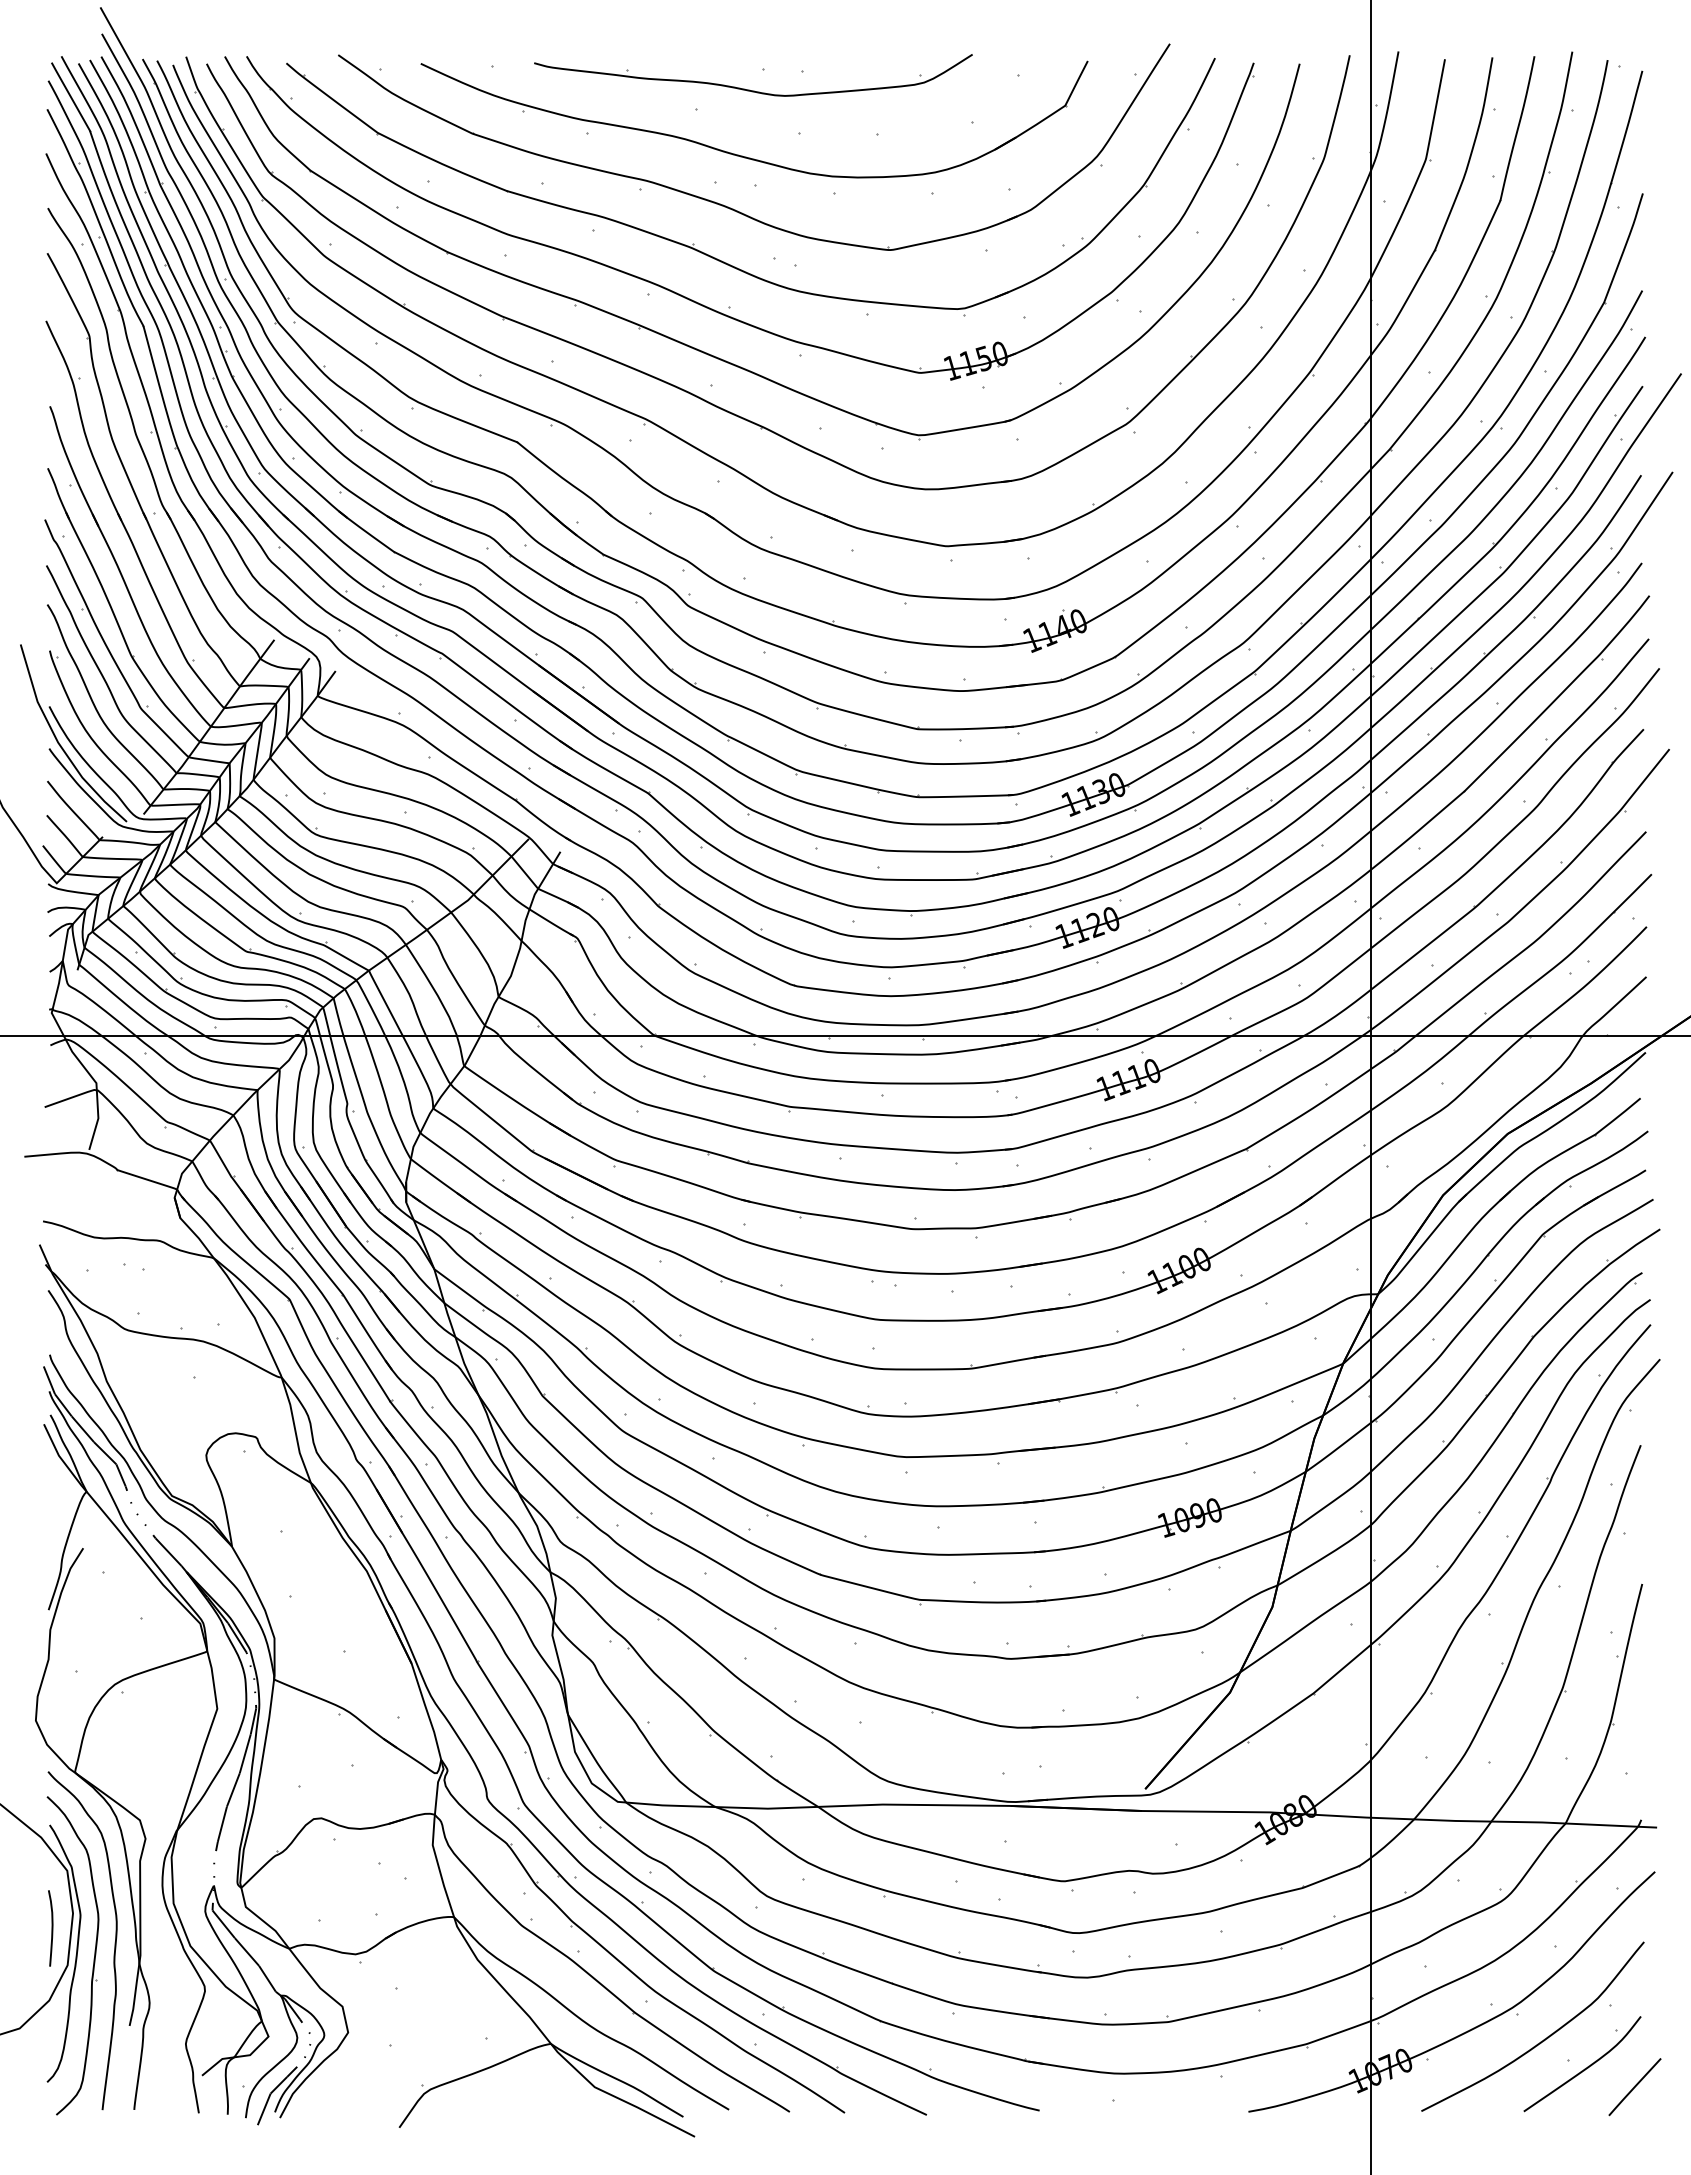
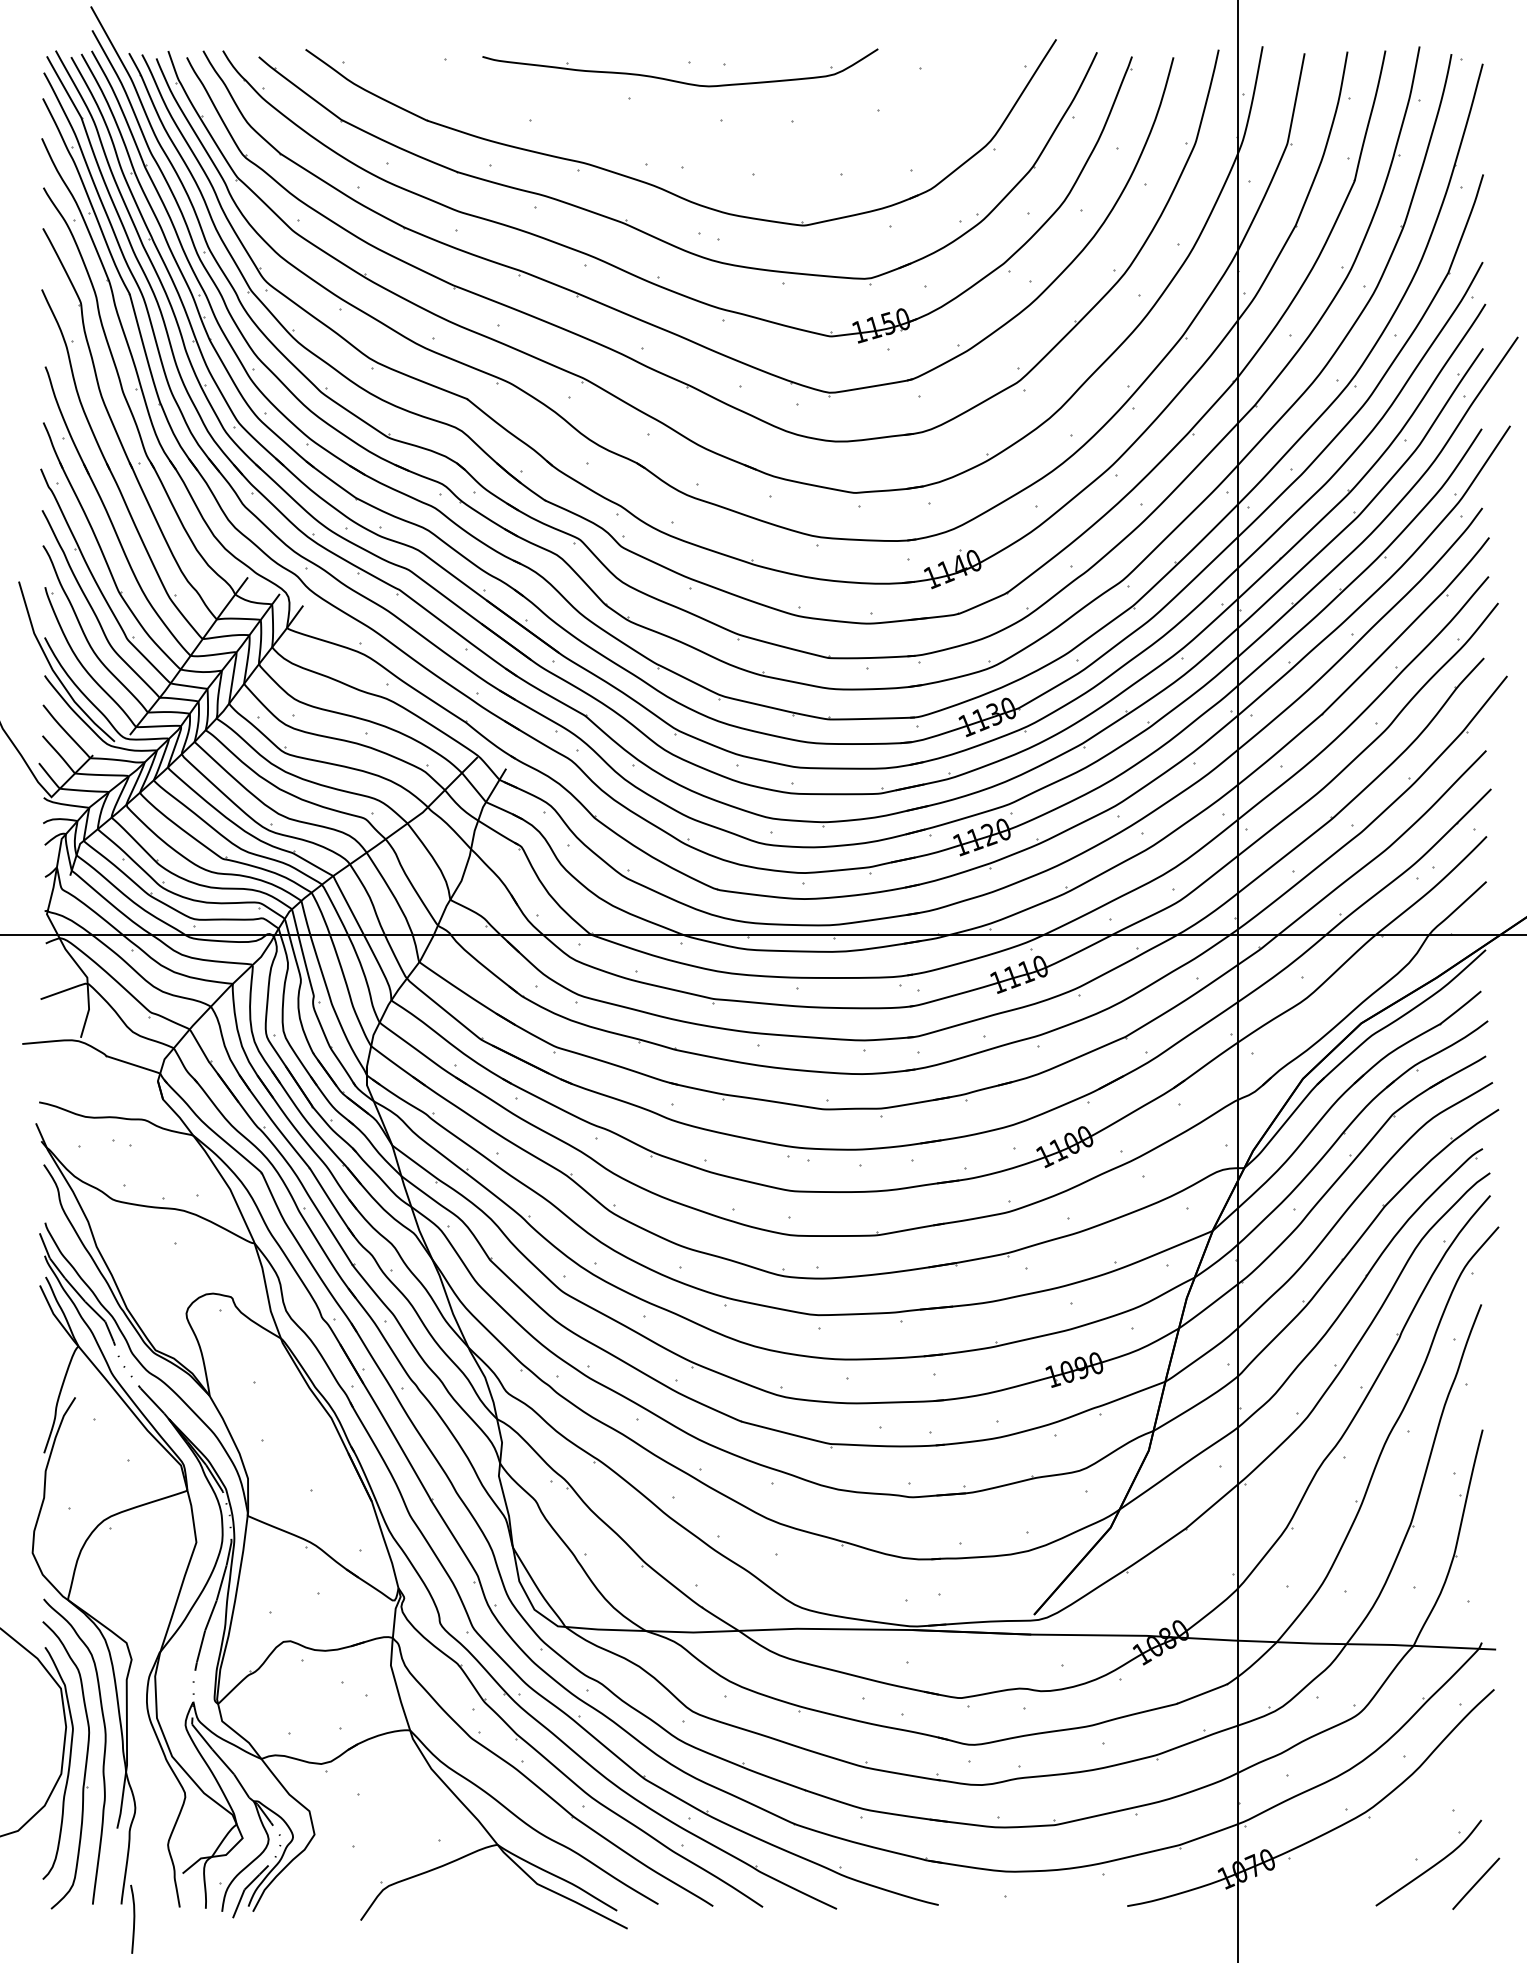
part: (746, 156) -> (674, 141), removed
curve: (51, 1928) -> (133, 1919), moved
curve: (1544, 2038) -> (1394, 1839), removed

